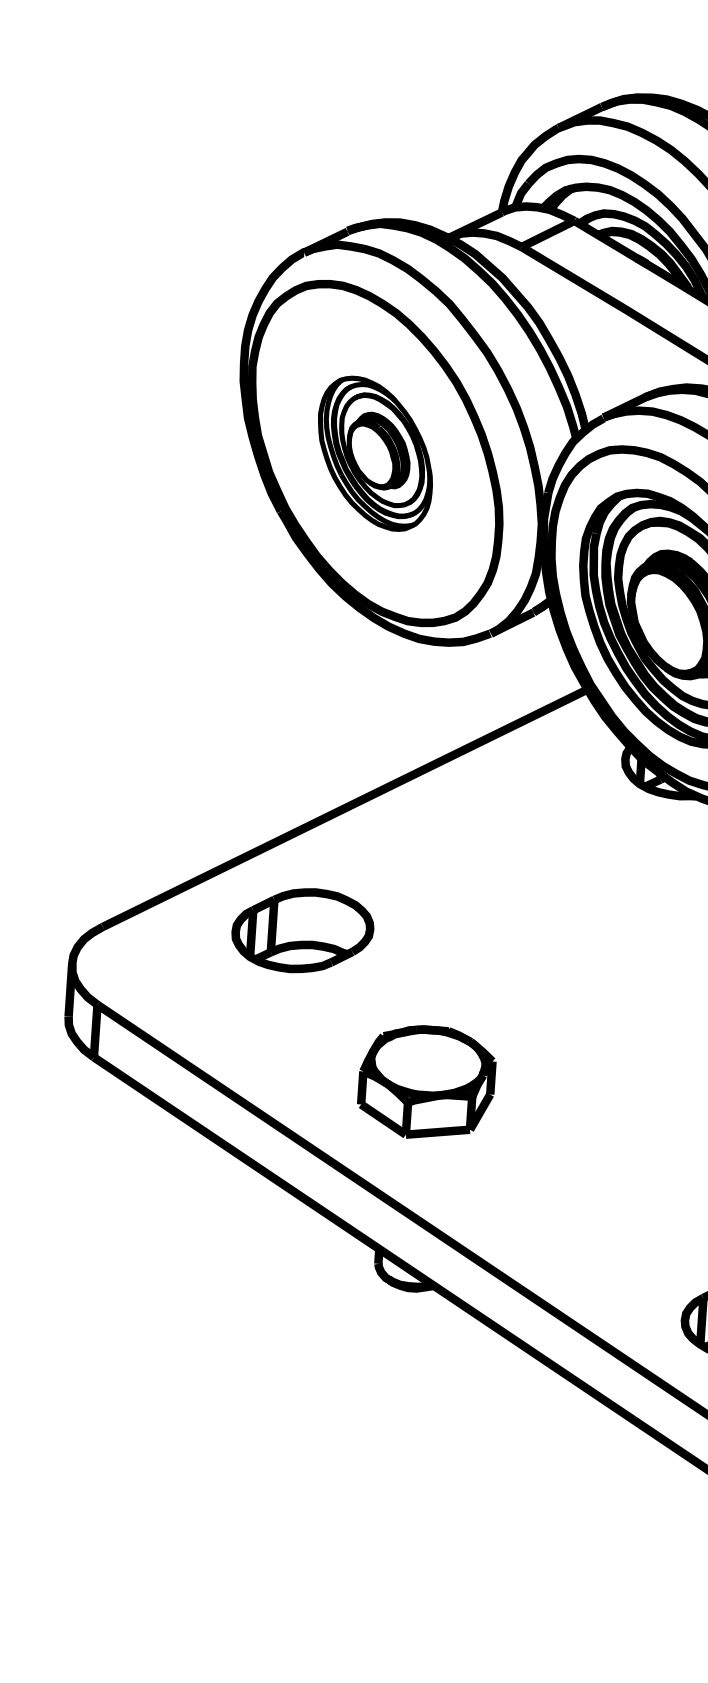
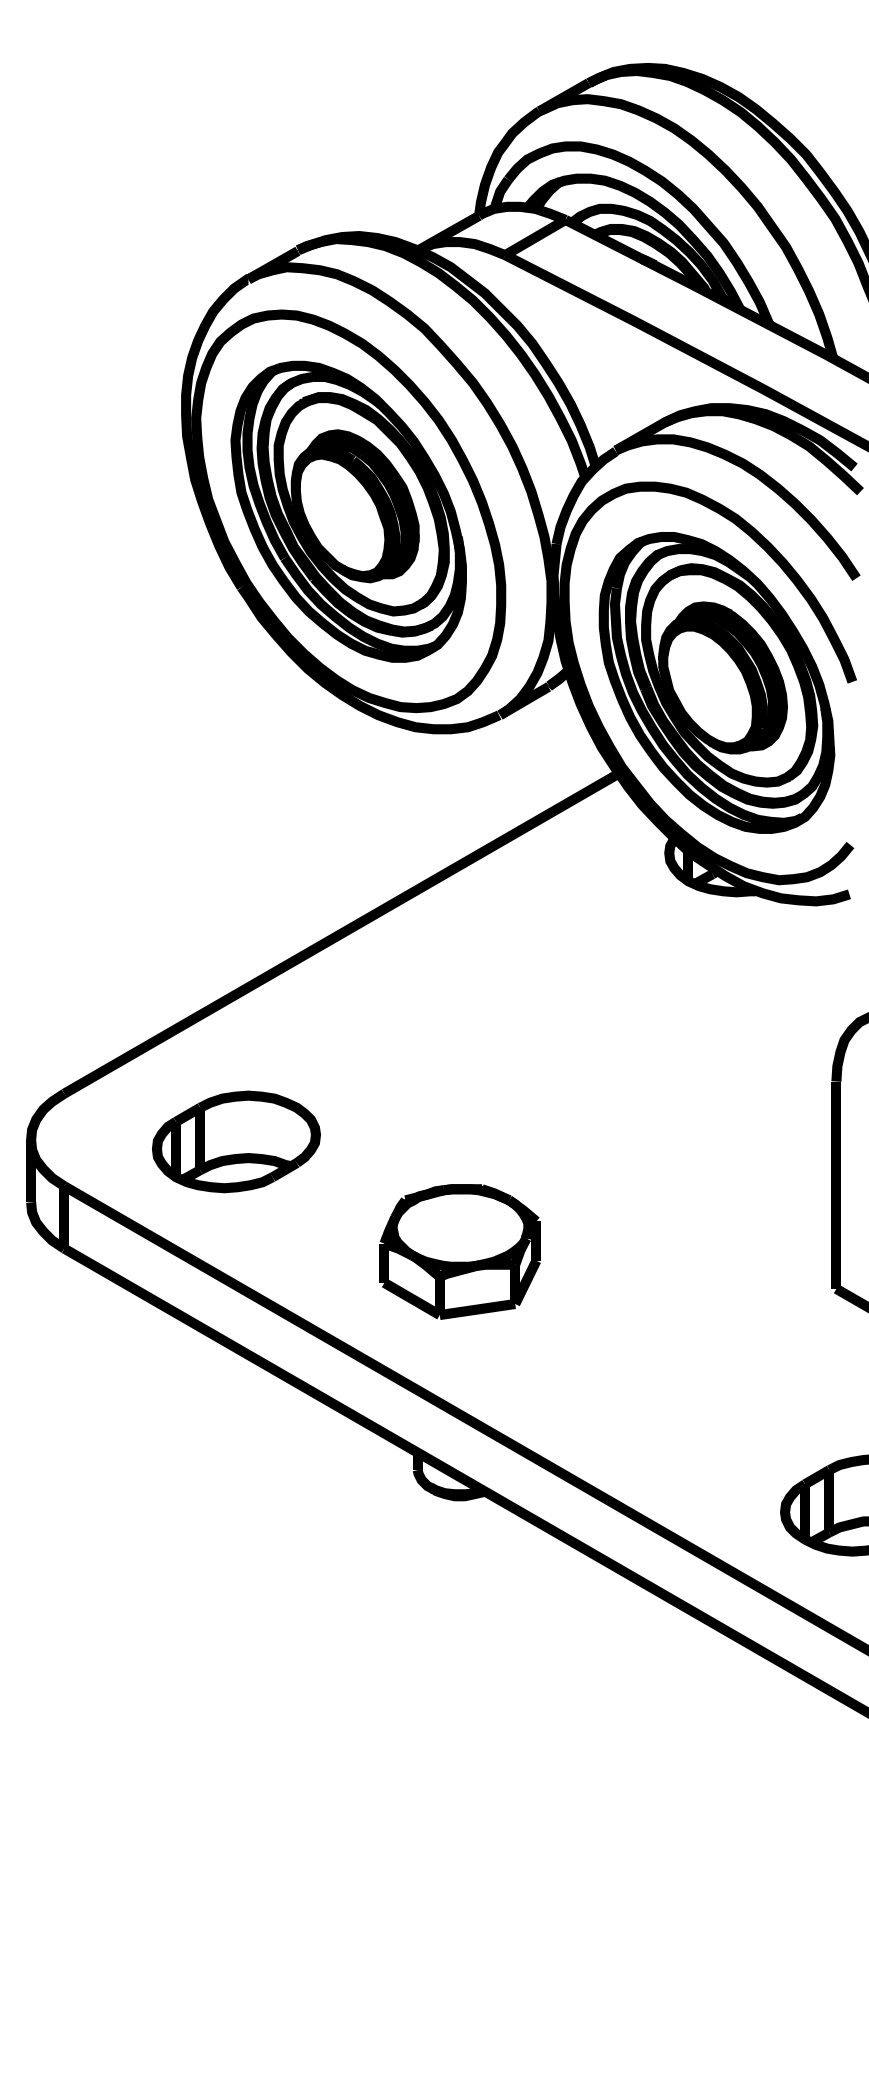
part: (375, 453) -> (348, 511), size x1.67
part: (302, 930) -> (236, 1141), moved

